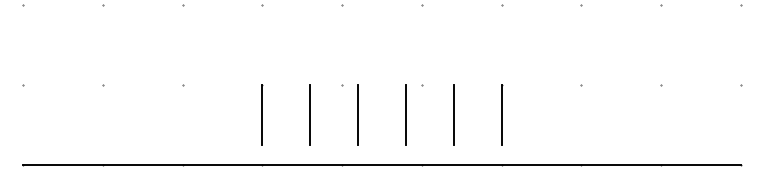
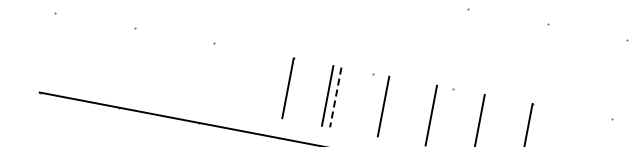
line: (301, 114) -> (327, 95), added
line: (310, 114) -> (336, 97), solid -> dashed

